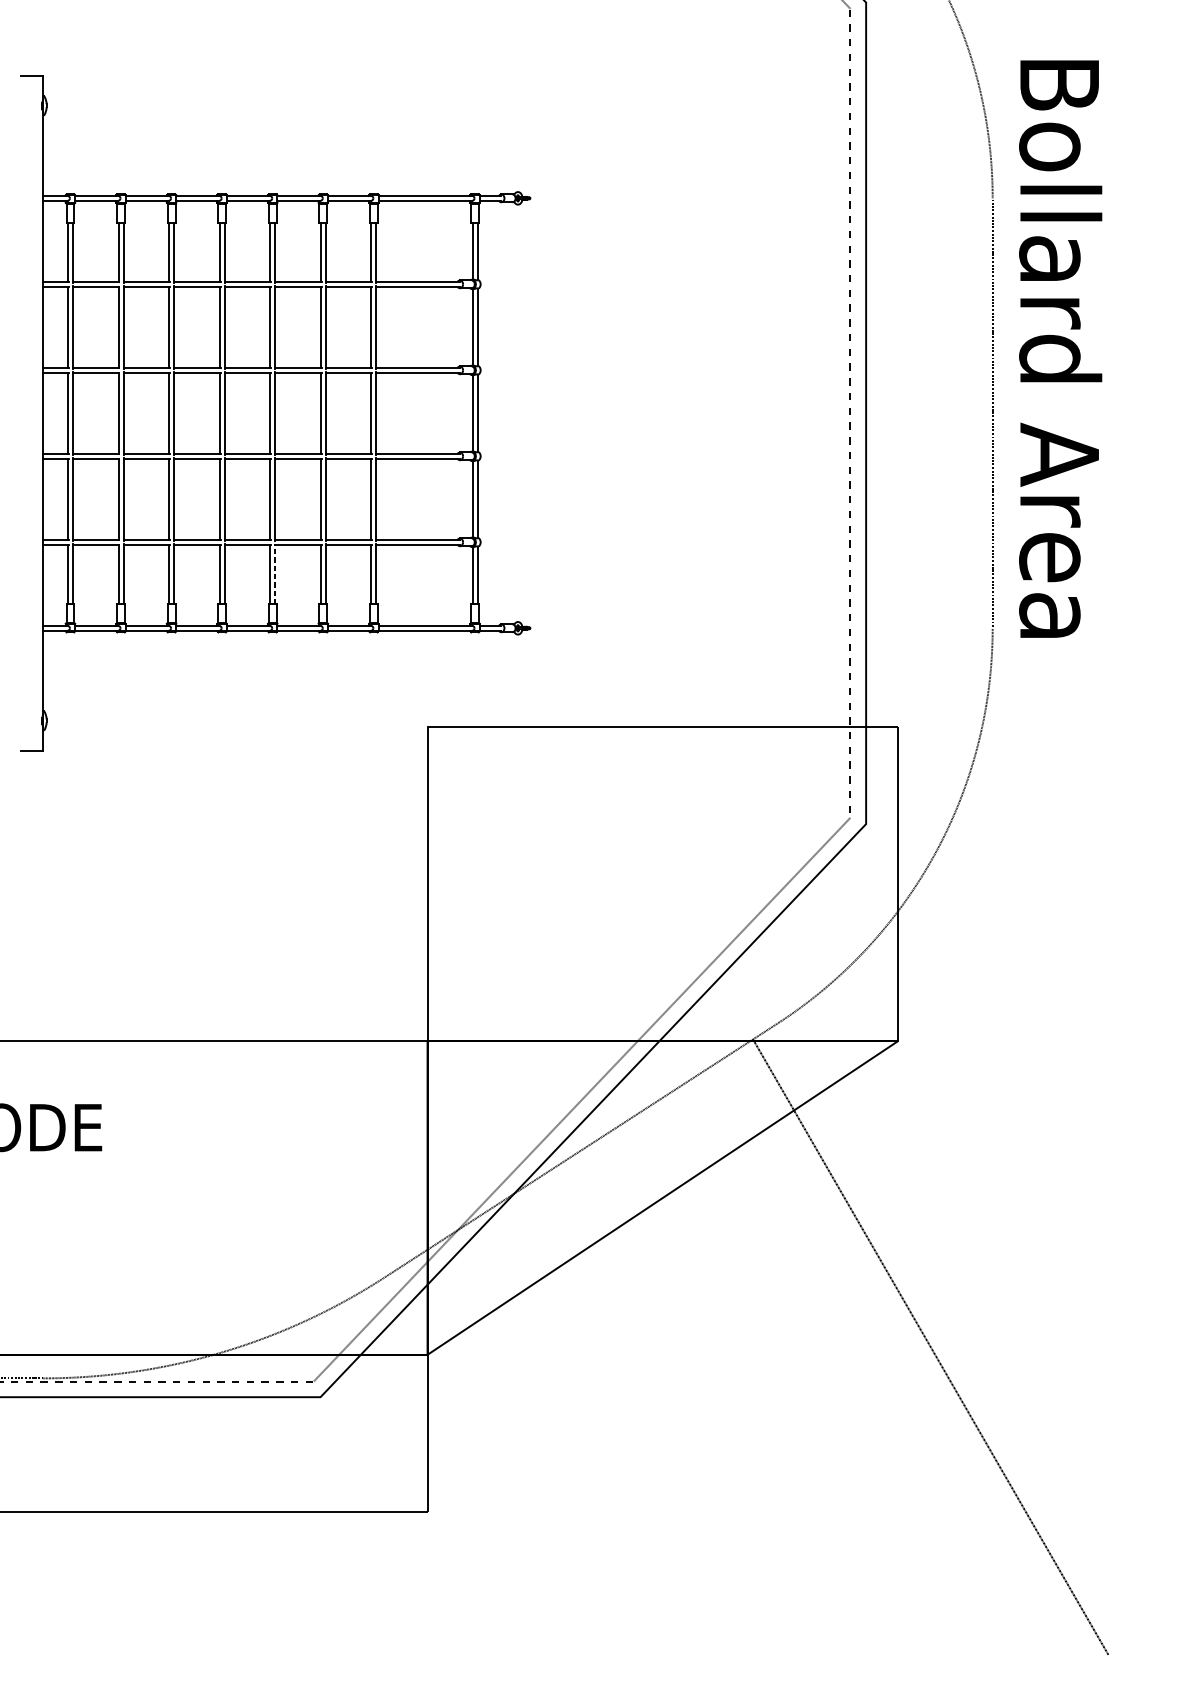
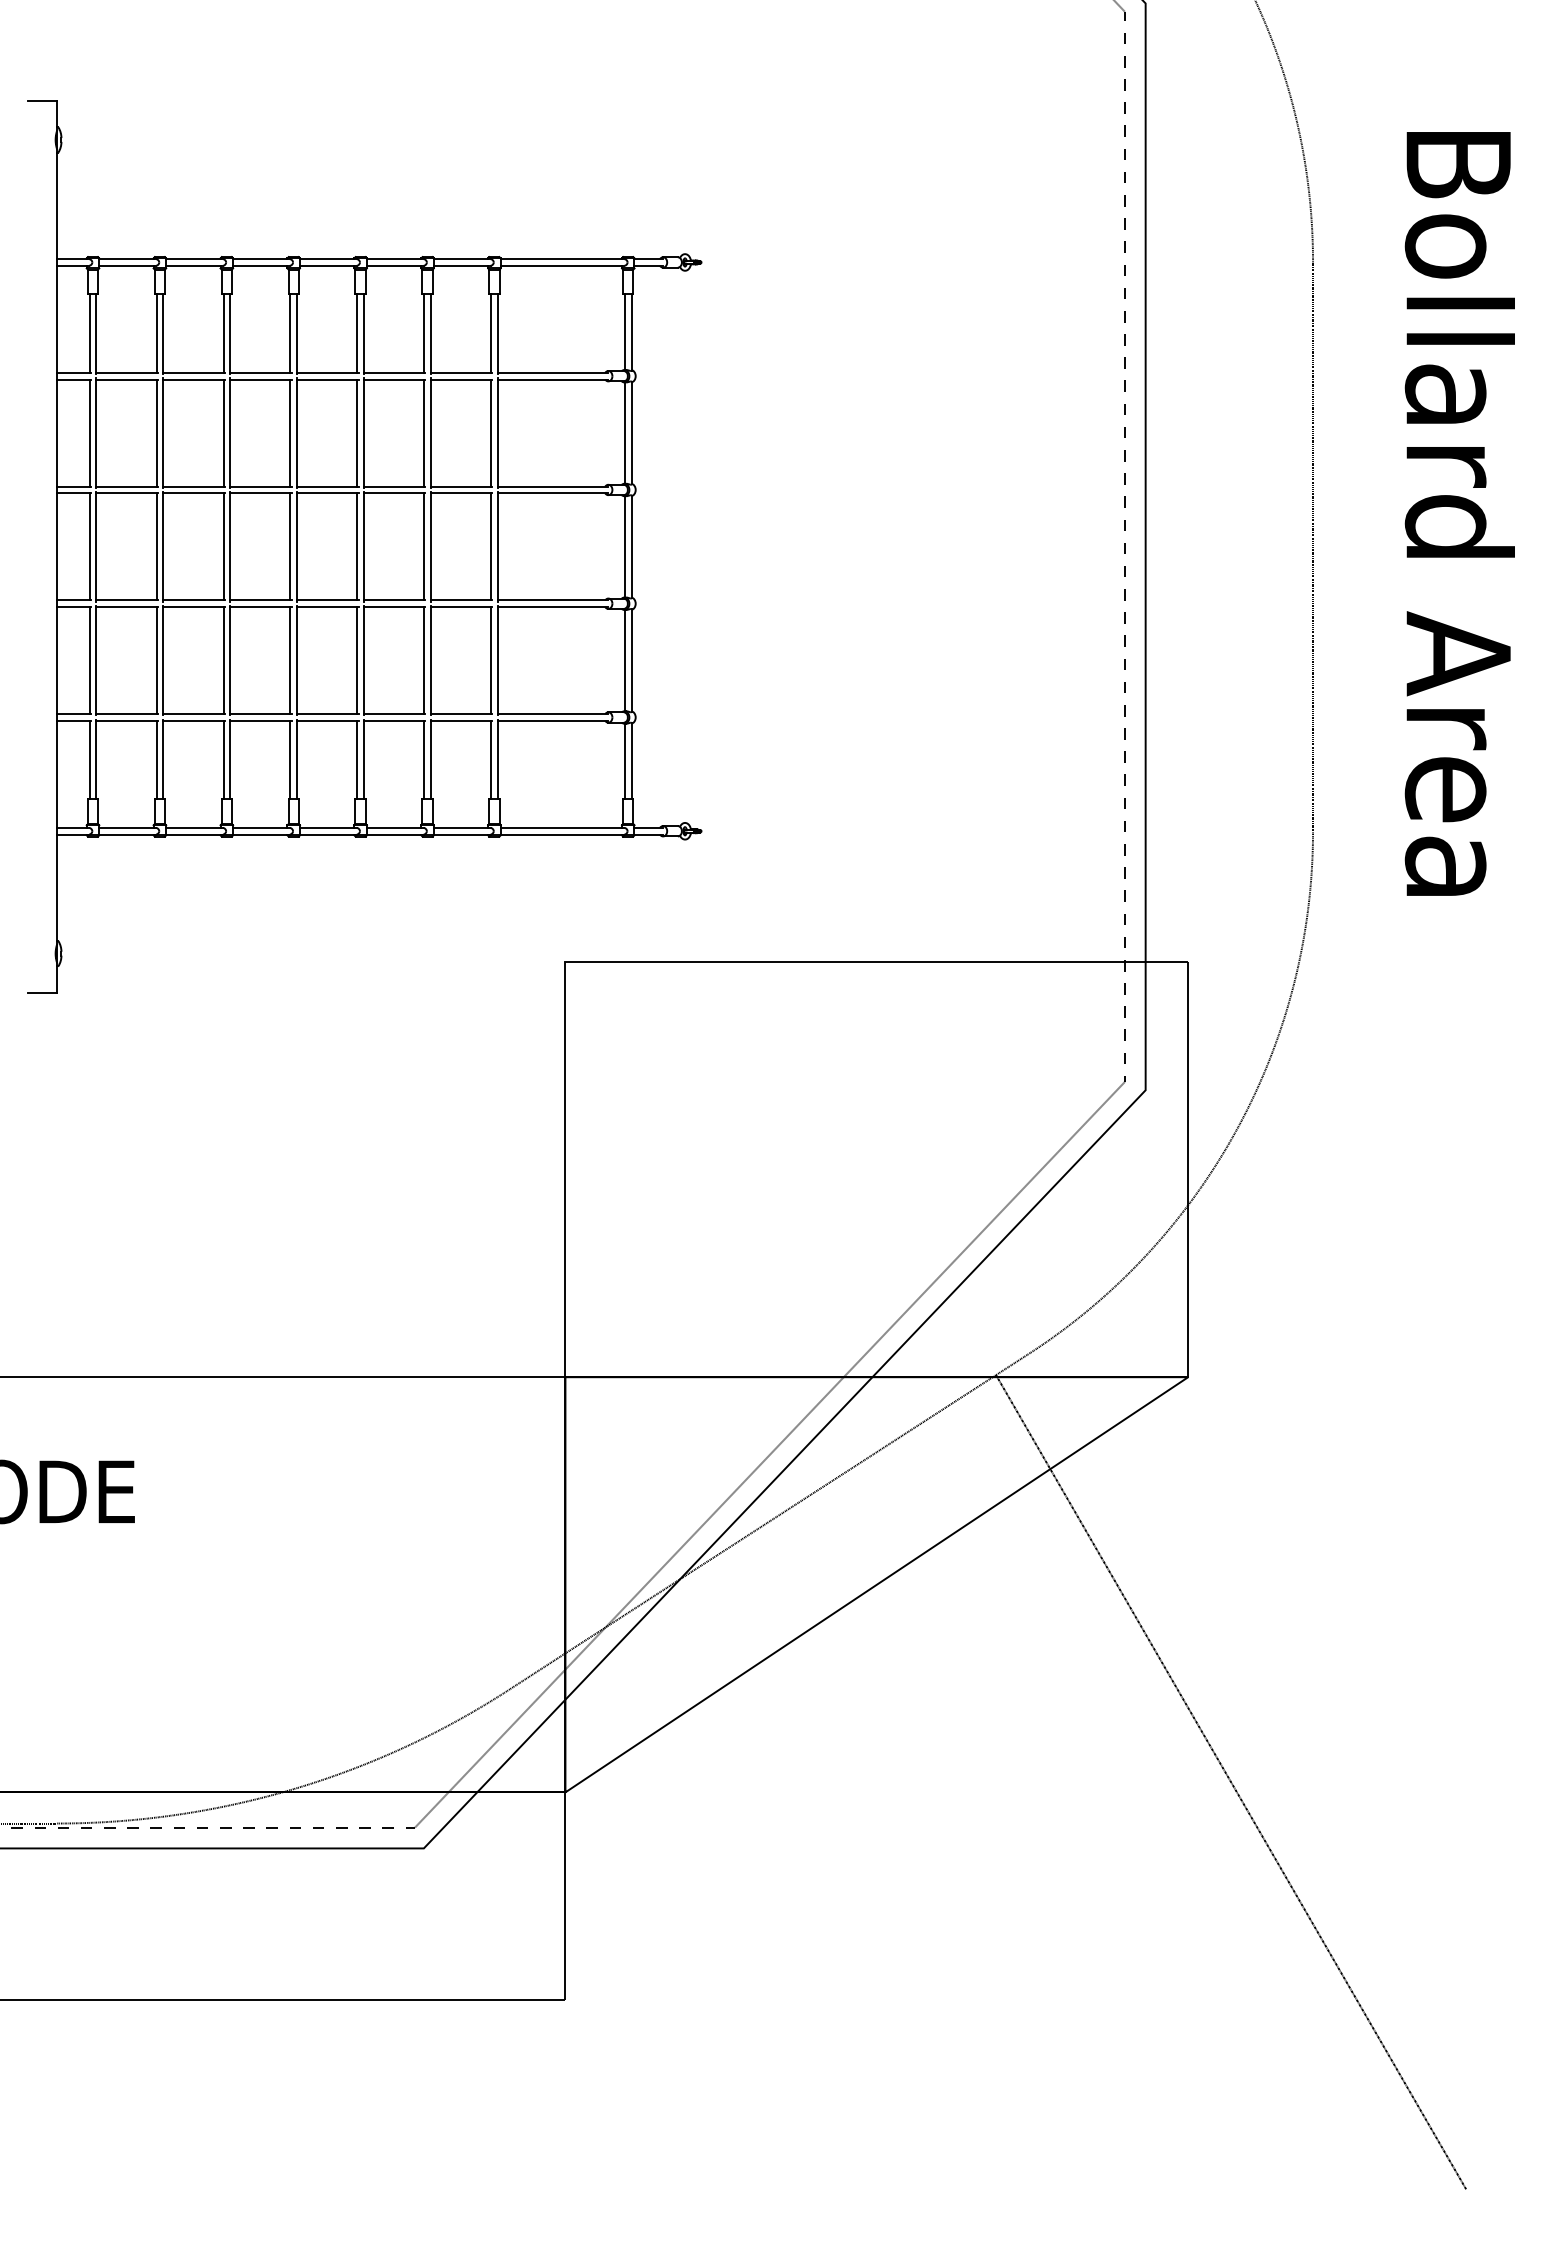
text: (1060, 348) -> (1459, 513), moved
line: (274, 574) -> (363, 759), dashed -> solid

